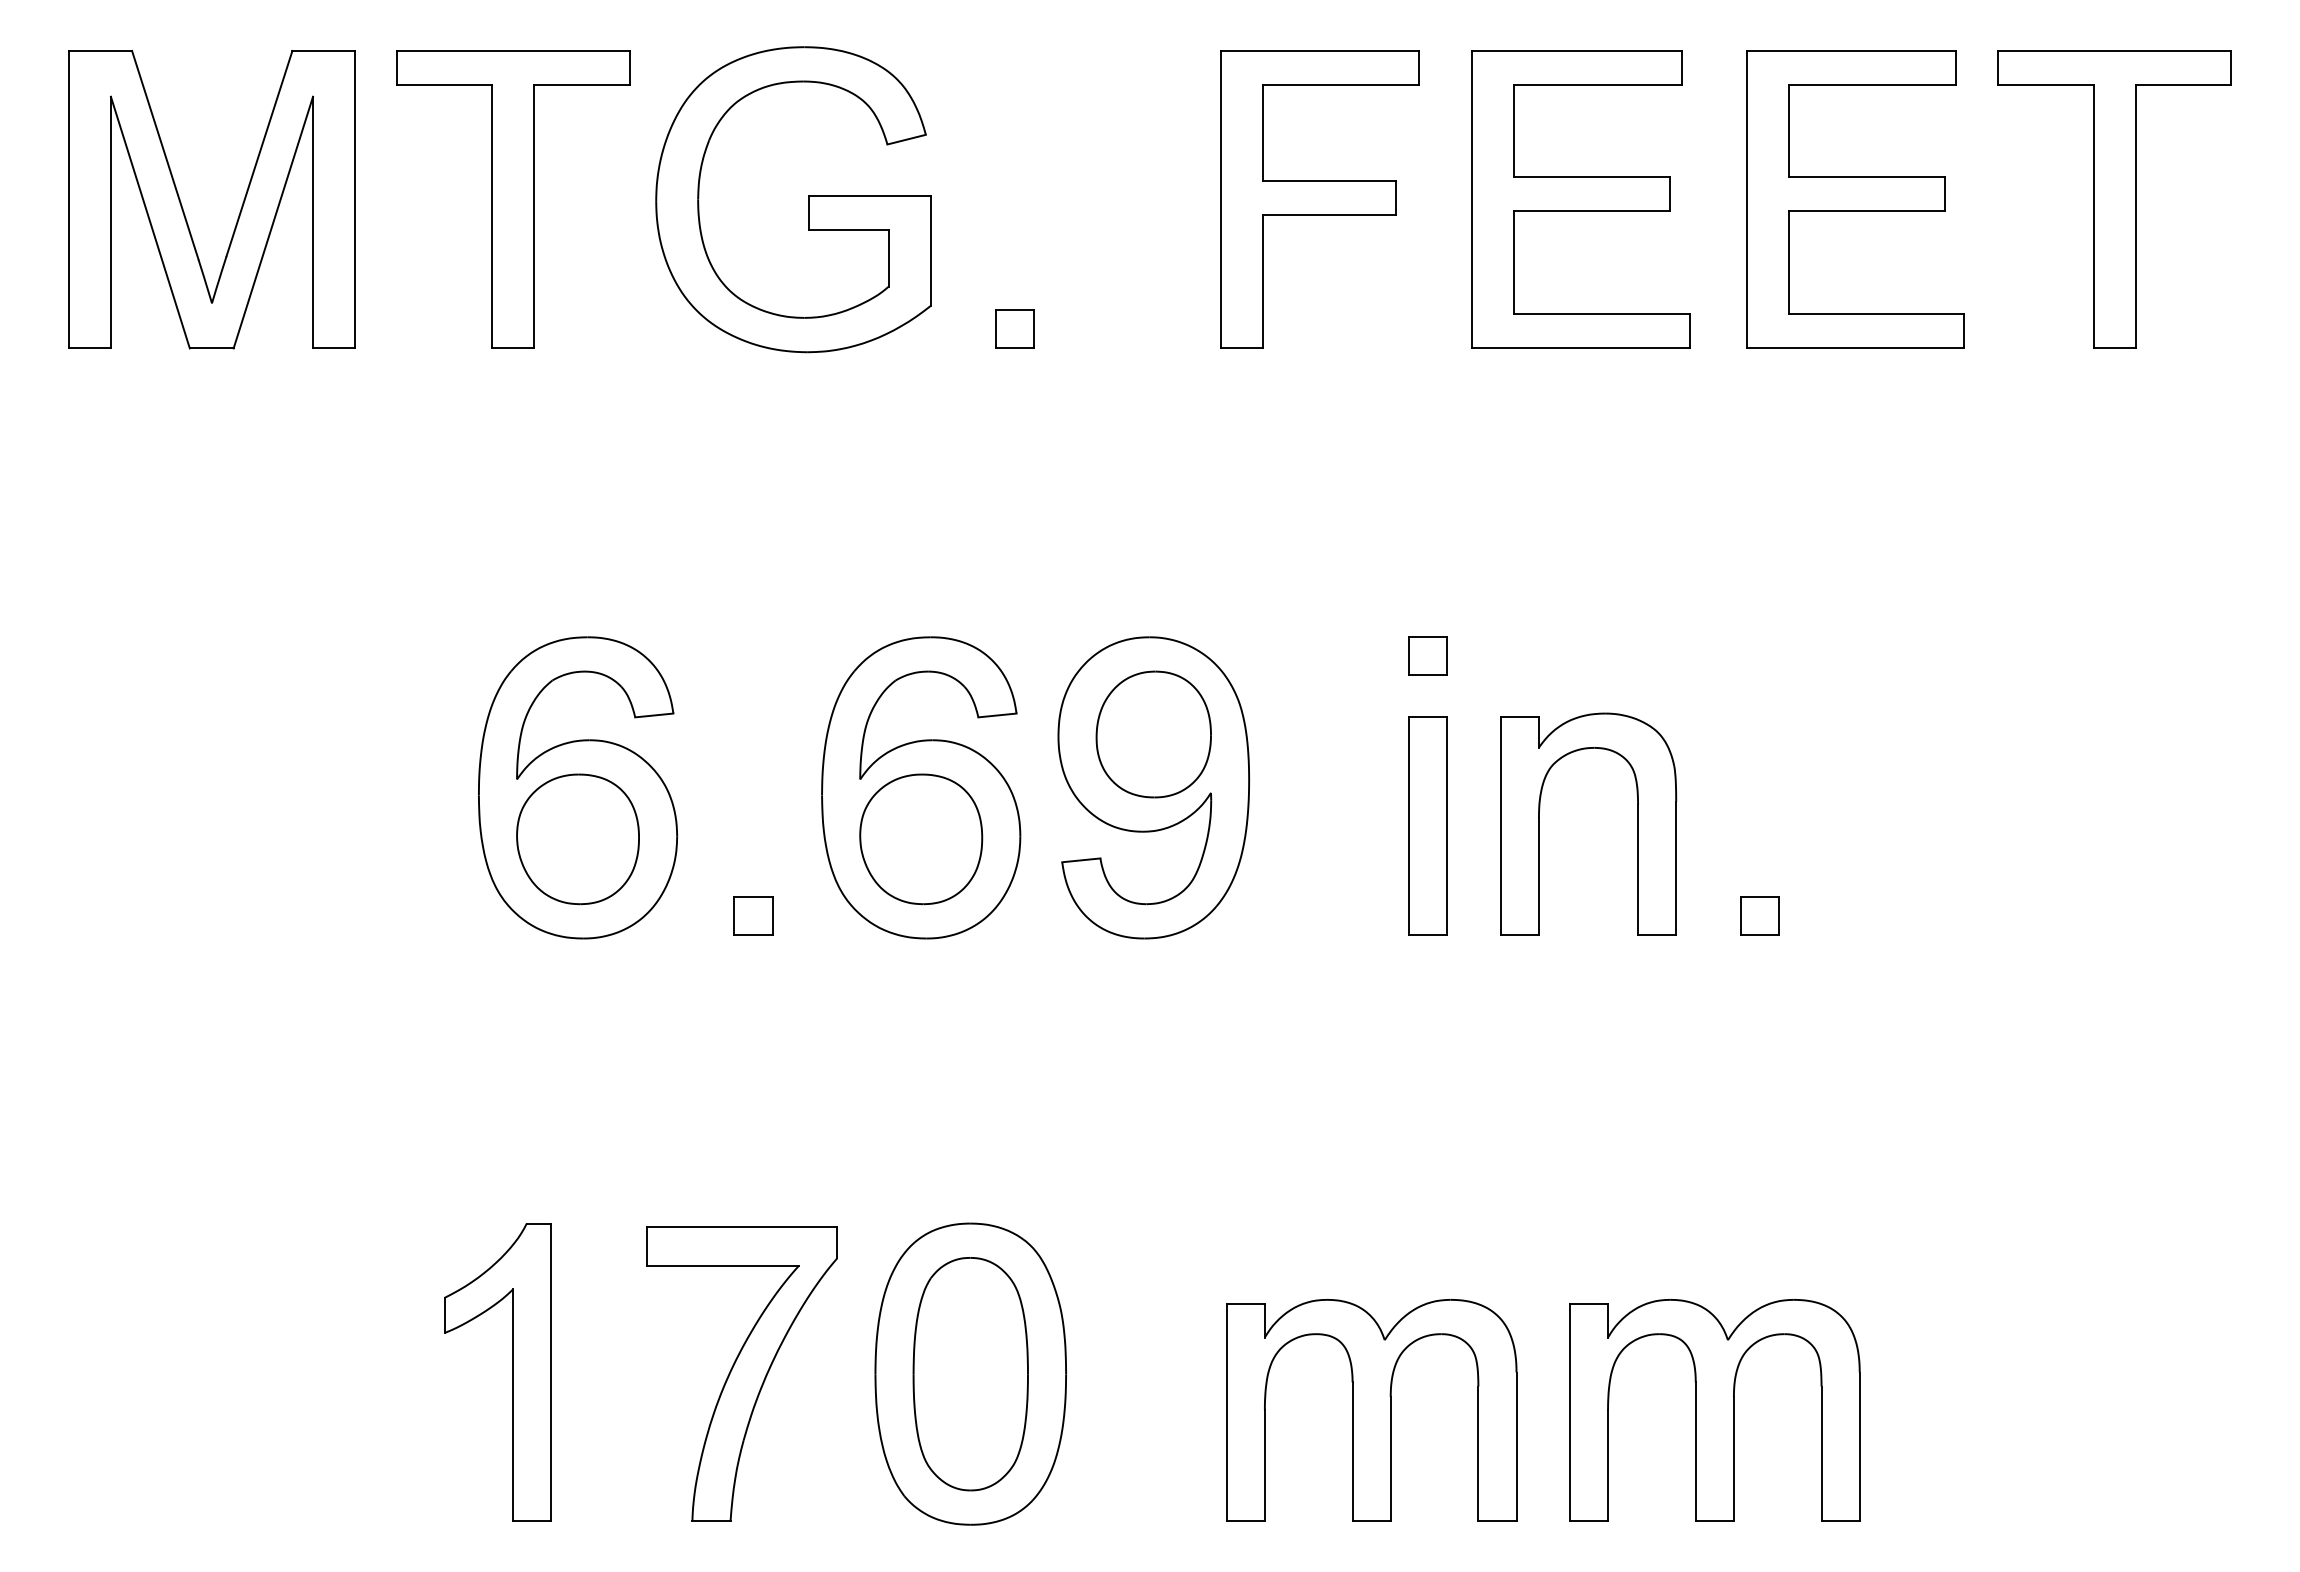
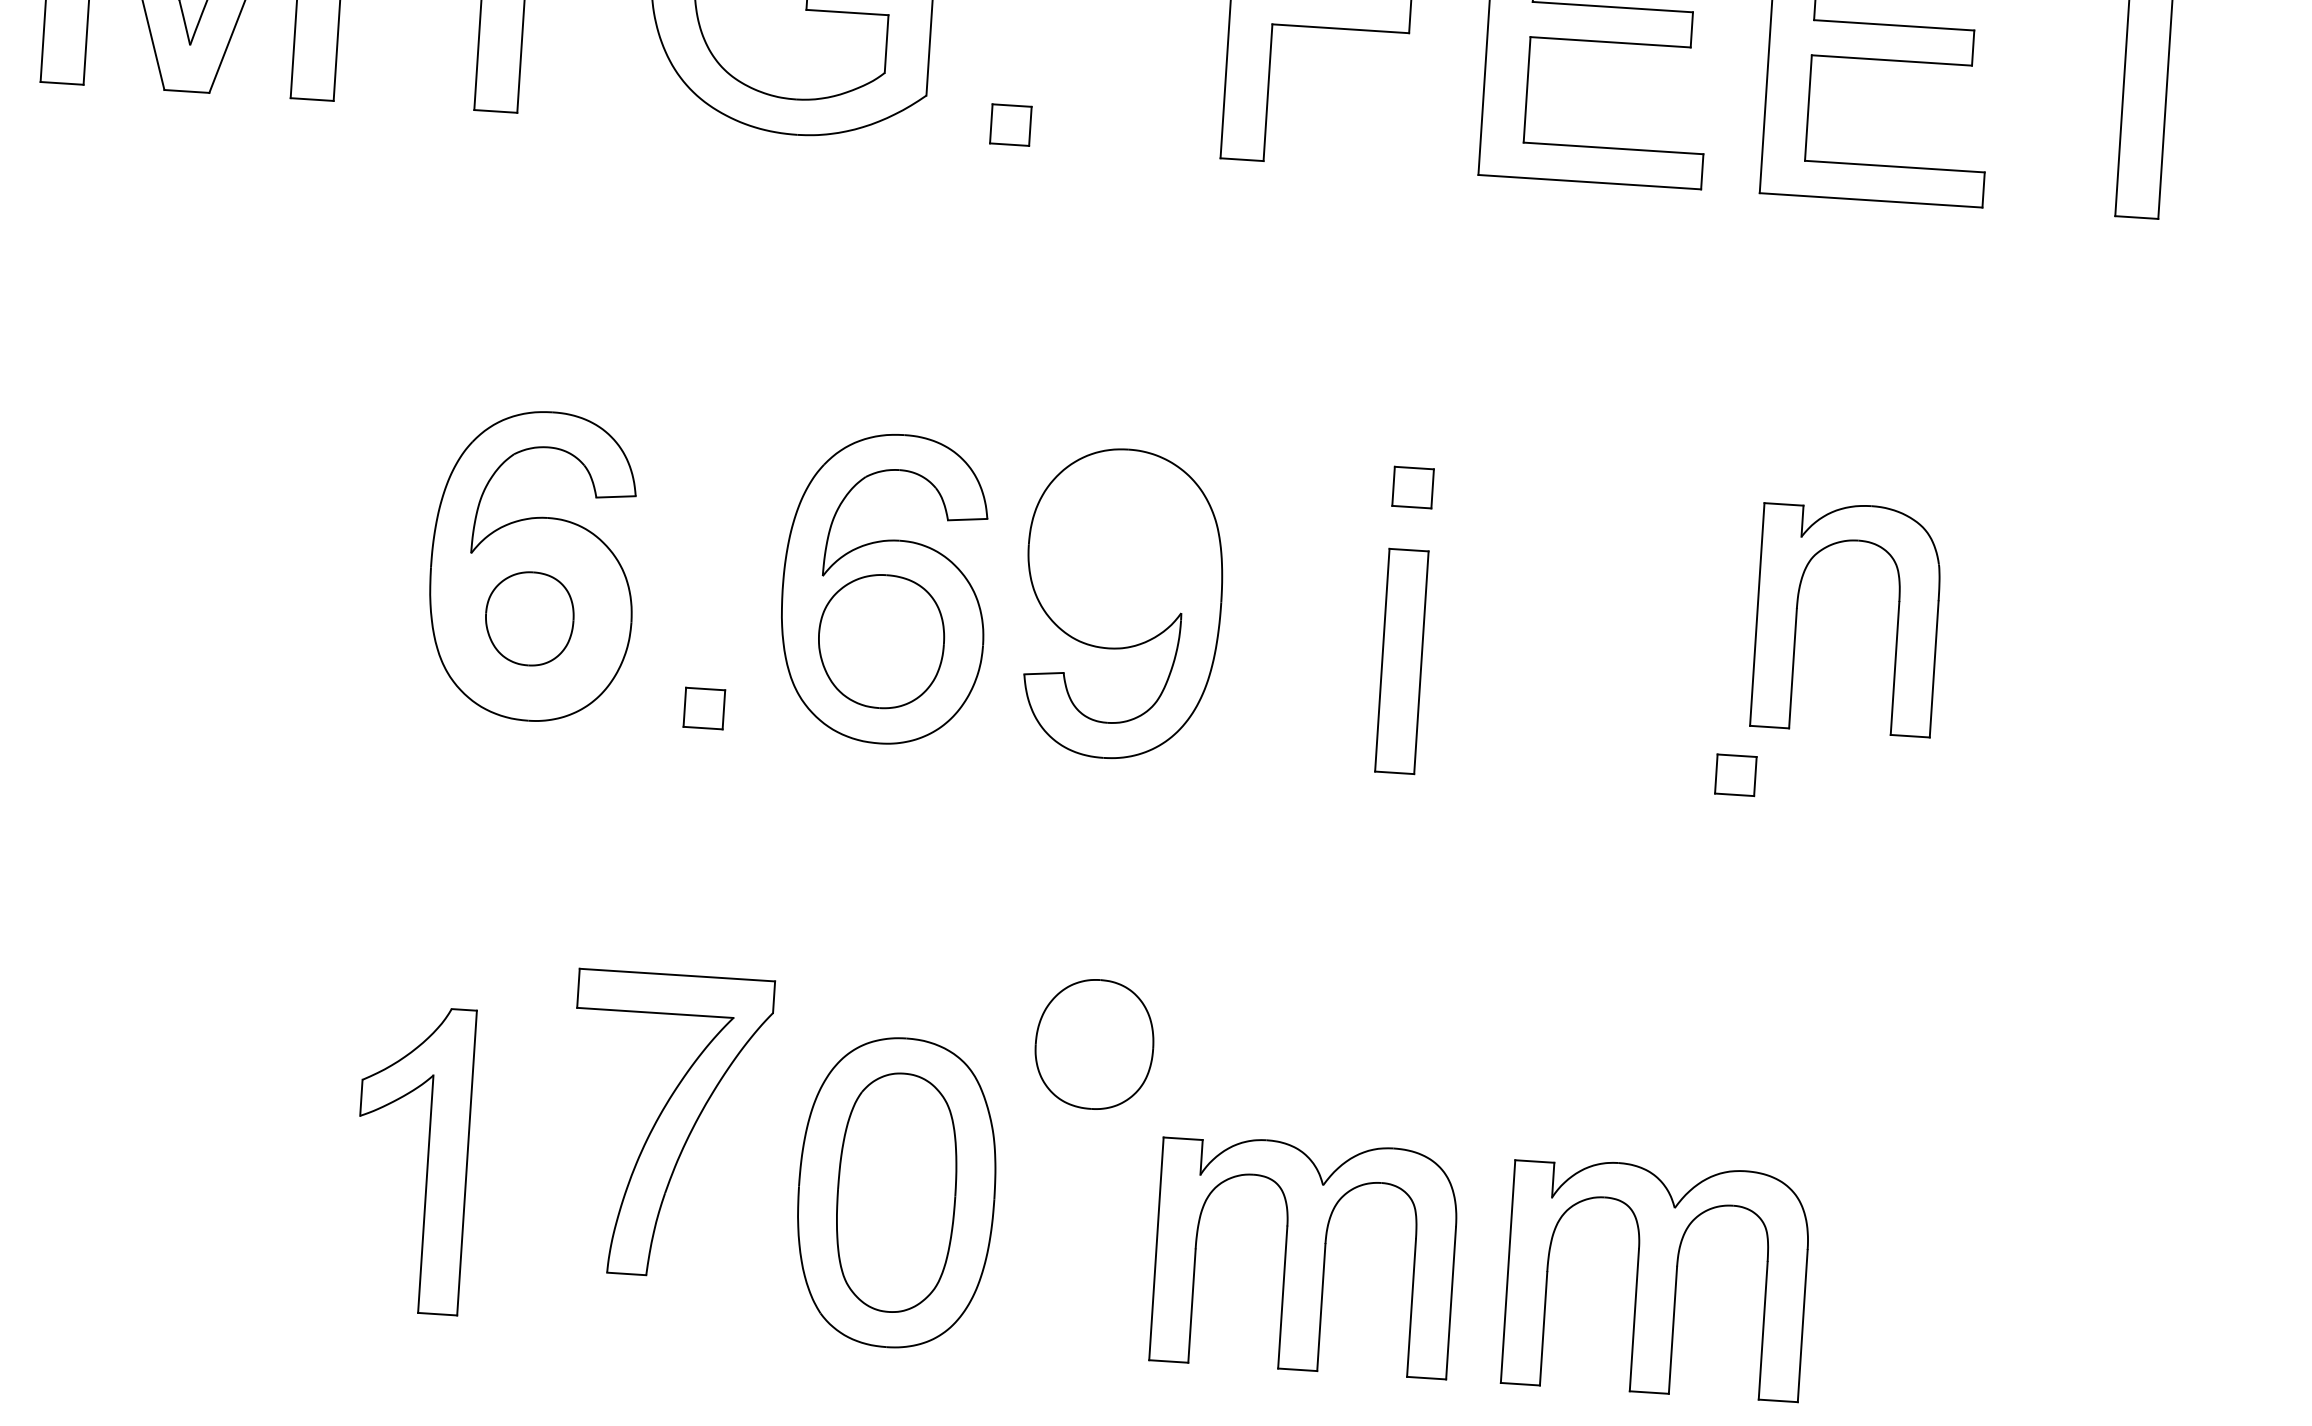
part: (1153, 734) -> (1094, 1044), moved
part: (1539, 823) -> (1797, 614), moved
part: (577, 839) -> (529, 618), size x0.7
part: (741, 1373) -> (667, 1124), moved

